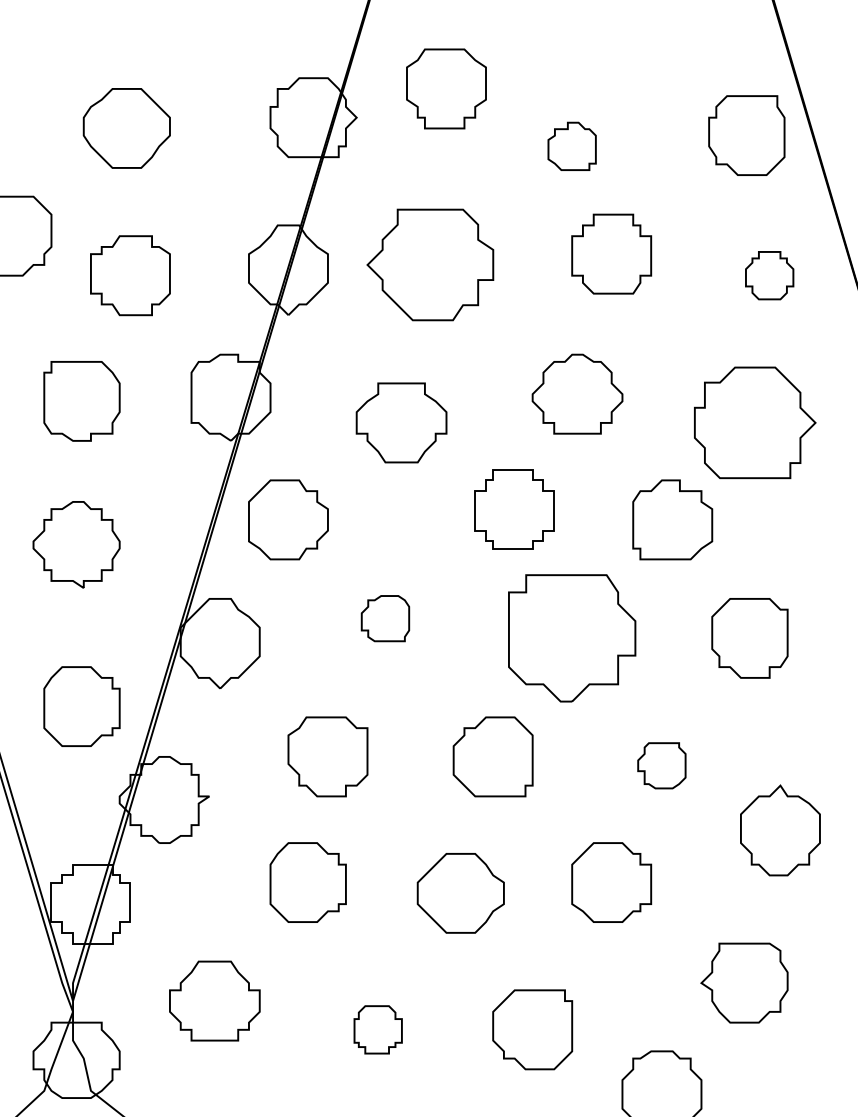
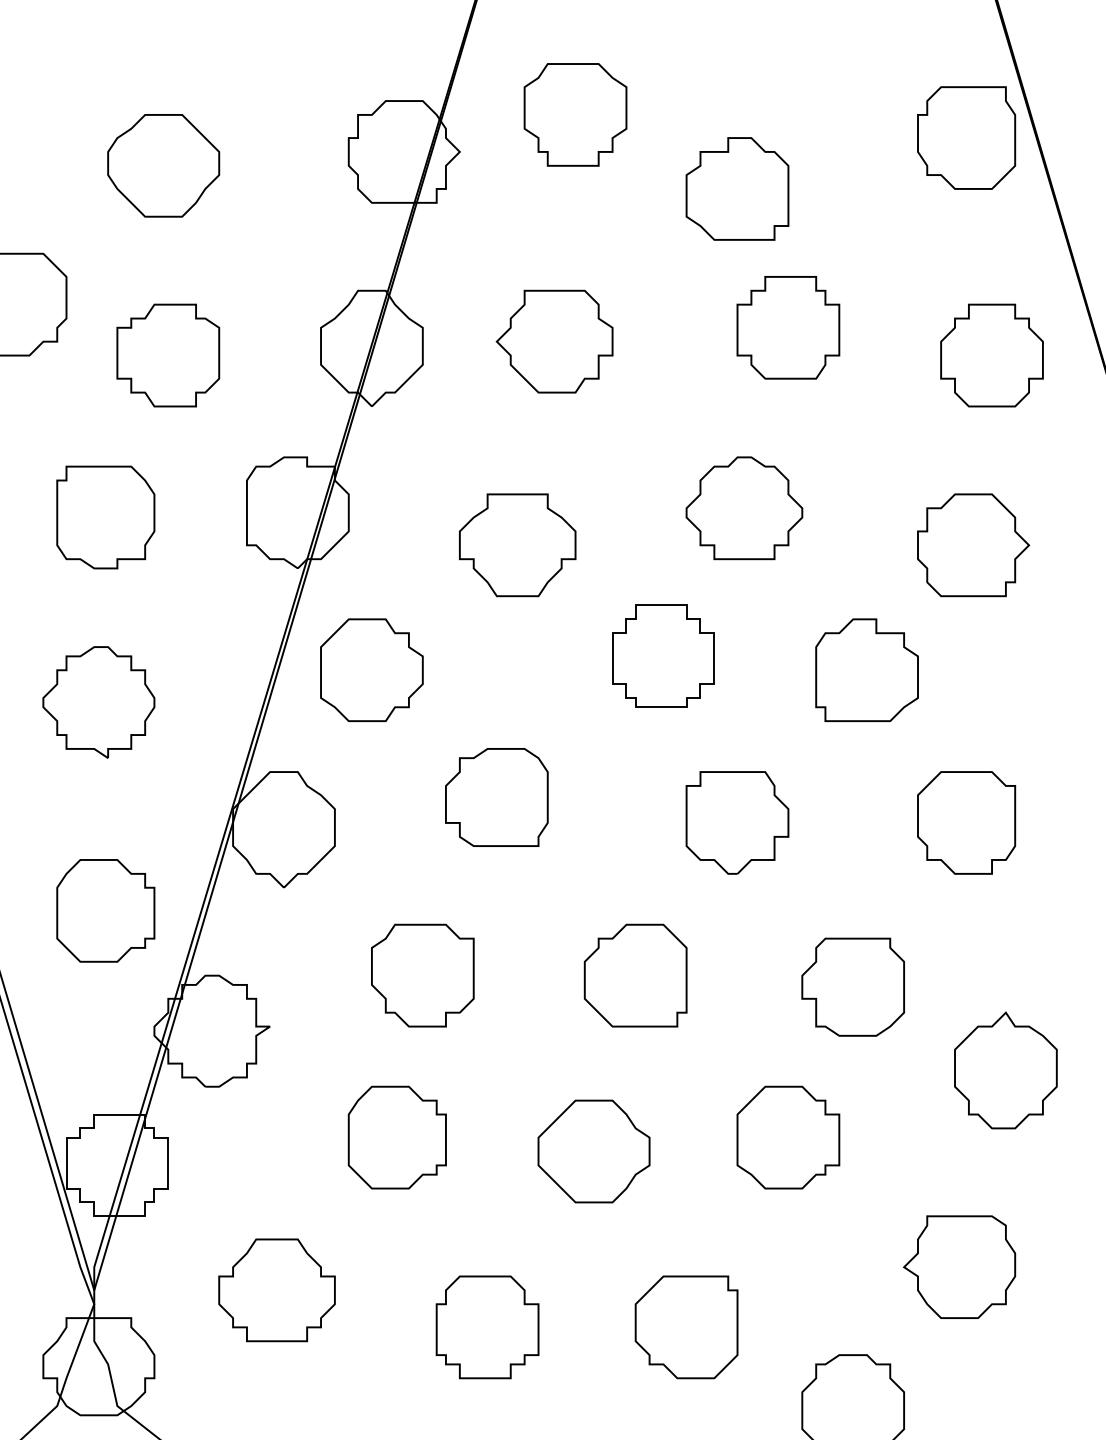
part: (746, 135) -> (966, 137), moved
part: (572, 146) -> (737, 188), size x1.67
part: (430, 264) -> (554, 341), size x0.71
part: (769, 275) -> (991, 355), size x1.67
part: (755, 423) -> (973, 545), size x0.71
part: (385, 618) -> (496, 797), size x1.67
part: (572, 638) -> (737, 822), size x0.62
part: (661, 765) -> (852, 986), size x1.67
part: (378, 1029) -> (487, 1327), size x1.67

